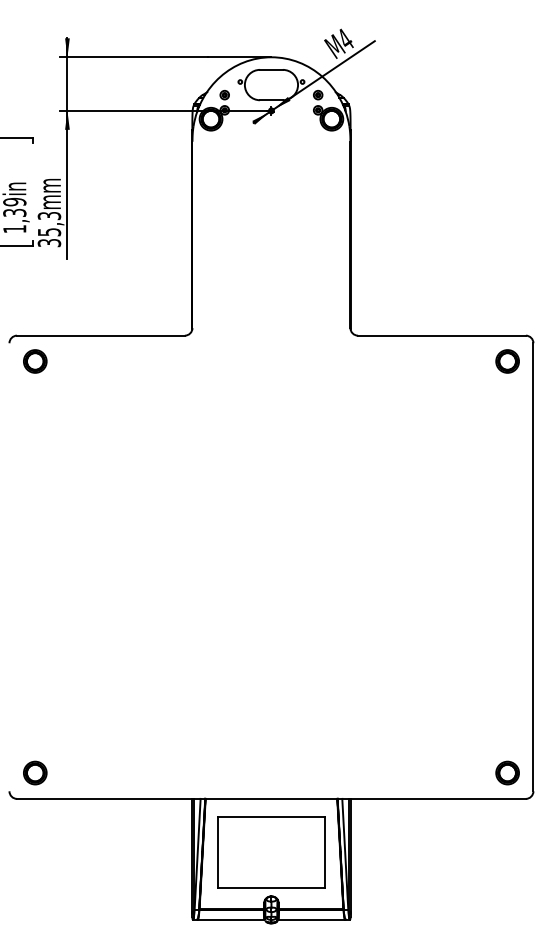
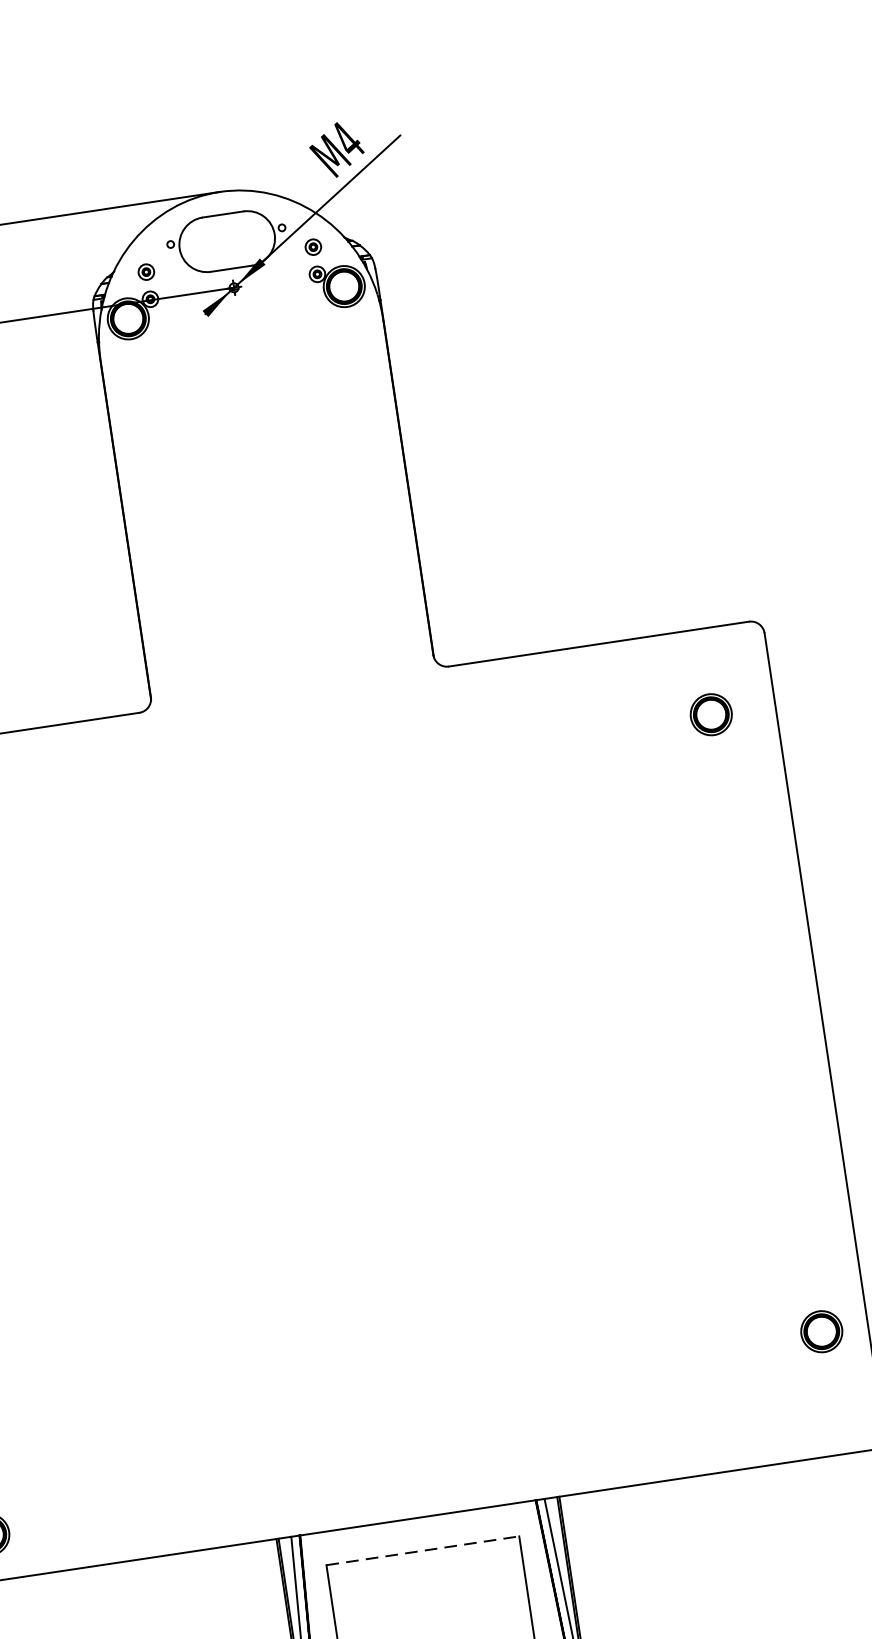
part: (507, 361) -> (711, 714), moved
part: (507, 772) -> (821, 1330), moved
line: (271, 817) -> (422, 1551), solid -> dashed

